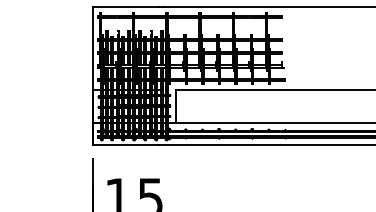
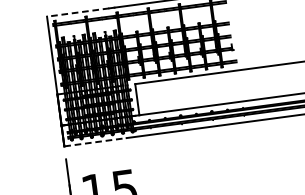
line: (125, 7) -> (77, 13), solid -> dashed
line: (126, 145) -> (95, 142), solid -> dashed

